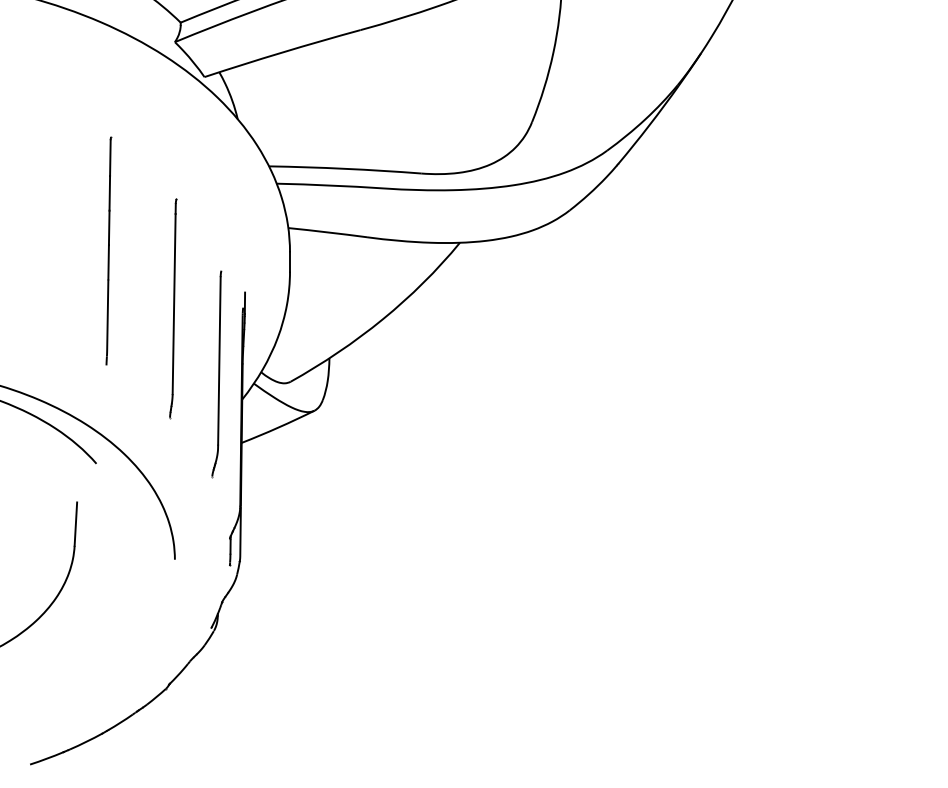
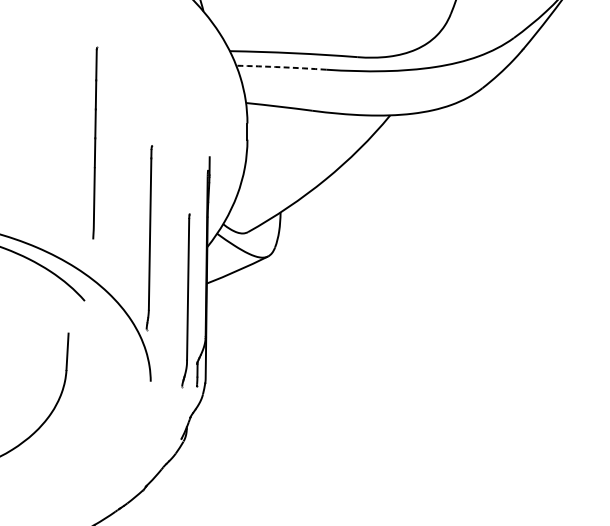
arc: (330, 185) -> (281, 67), solid -> dashed
line: (108, 250) -> (94, 142), moved
part: (173, 308) -> (149, 237), moved
part: (216, 374) -> (185, 300), moved

